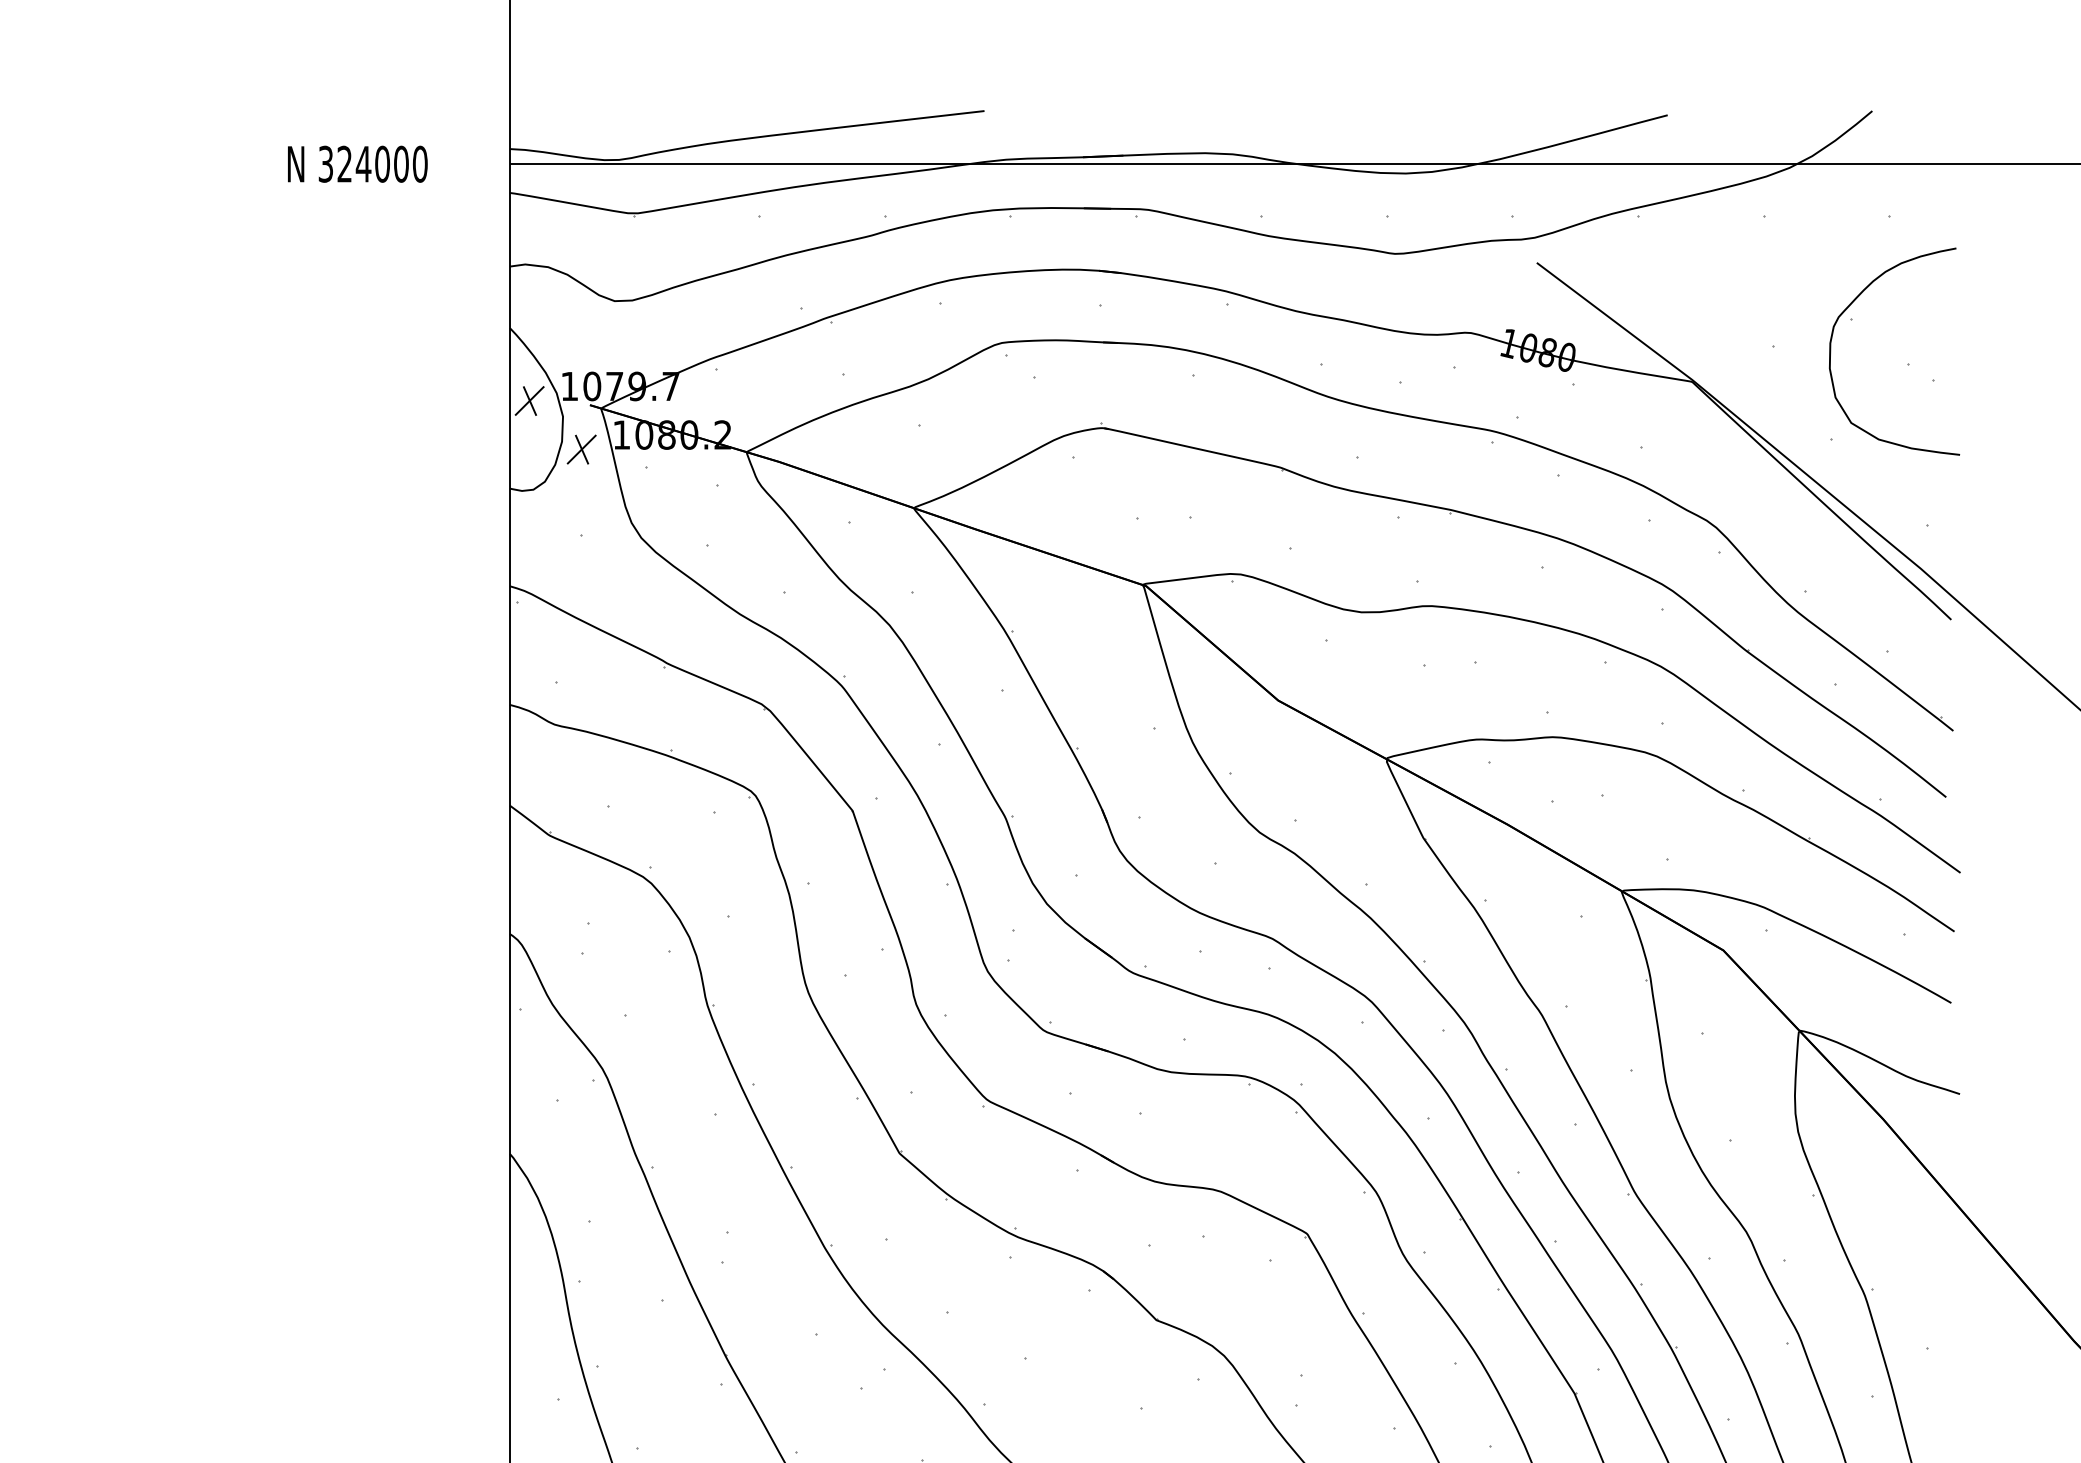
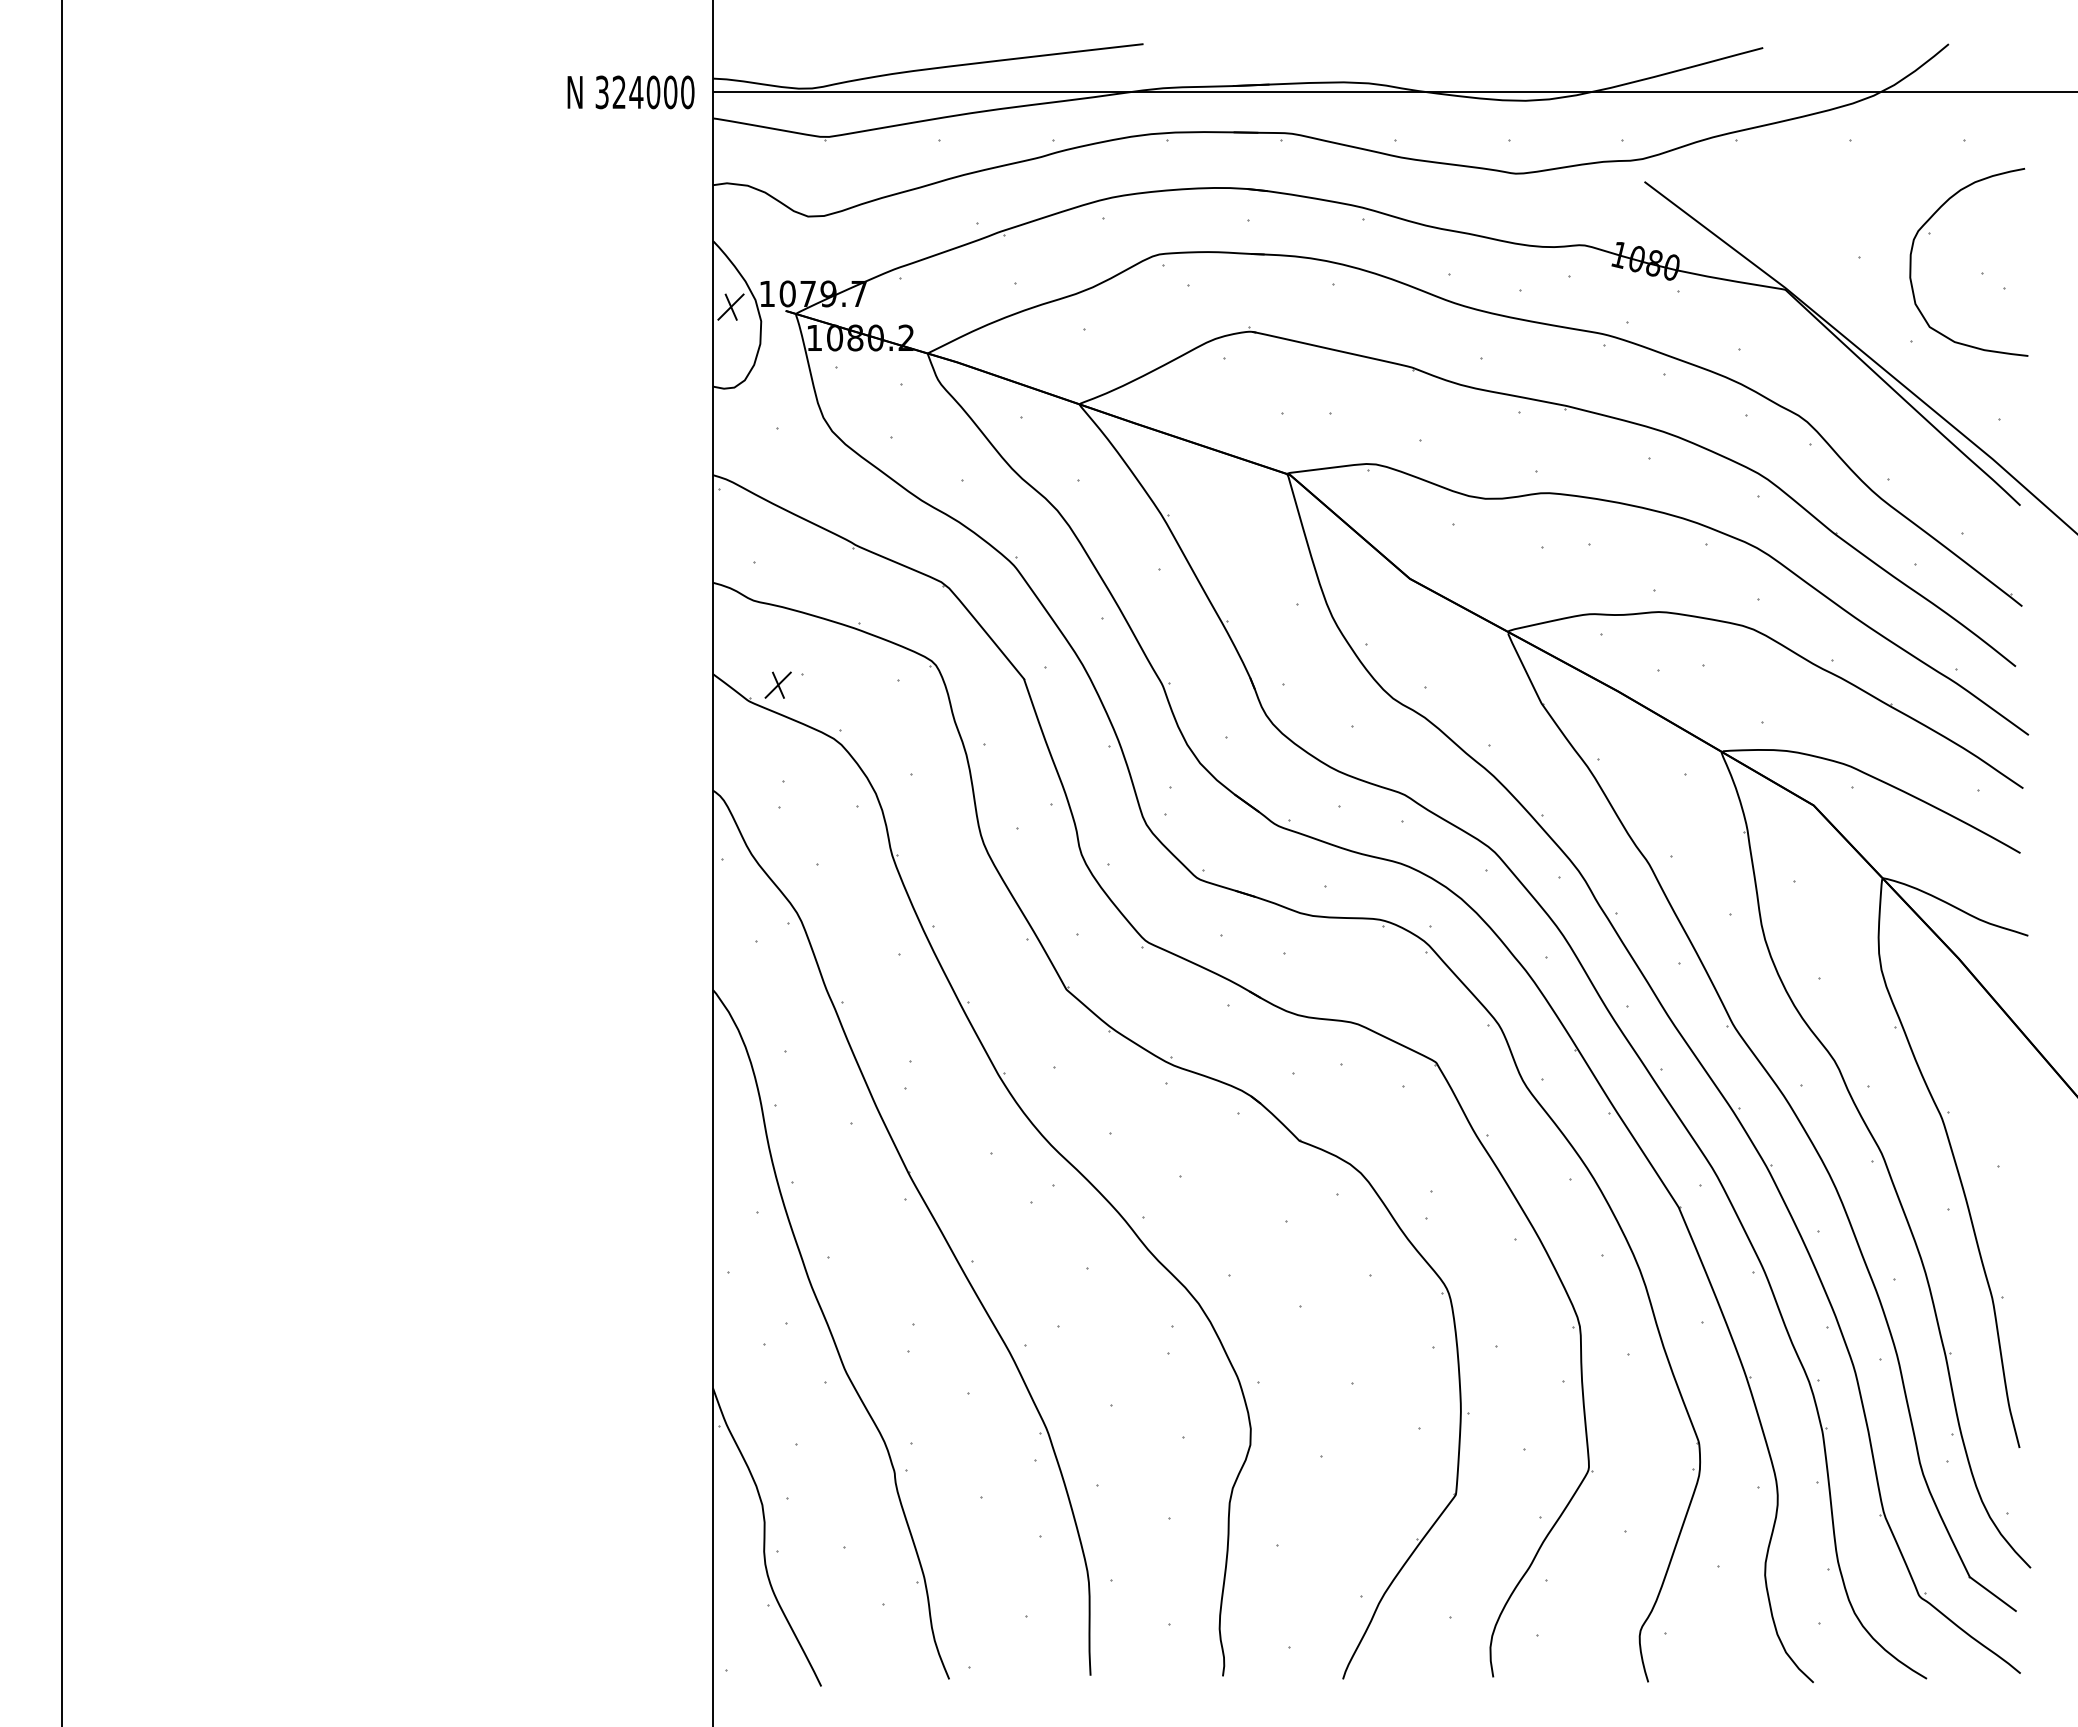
text: (357, 164) -> (630, 92), moved
part: (580, 448) -> (777, 684), moved

